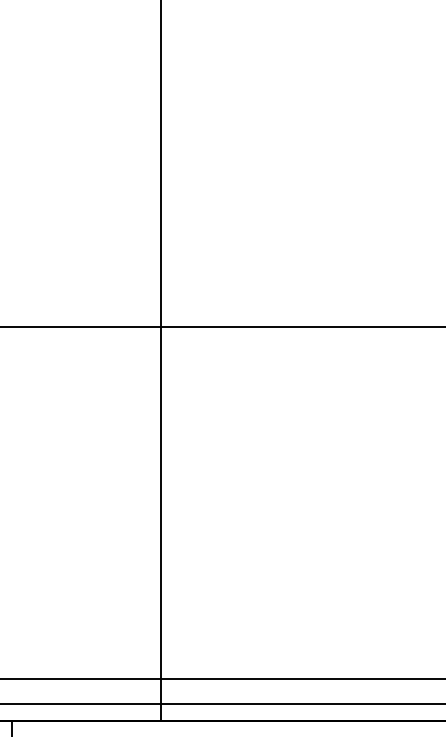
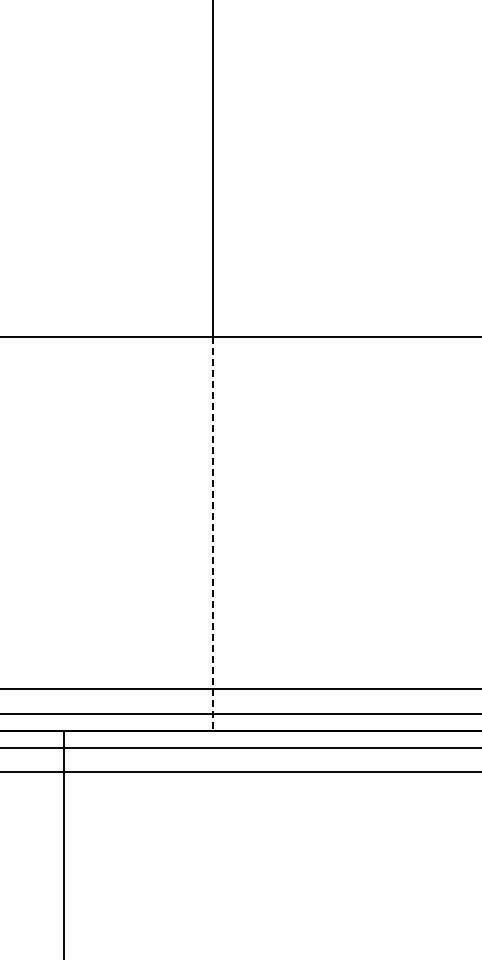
line: (161, 524) -> (213, 534), solid -> dashed

